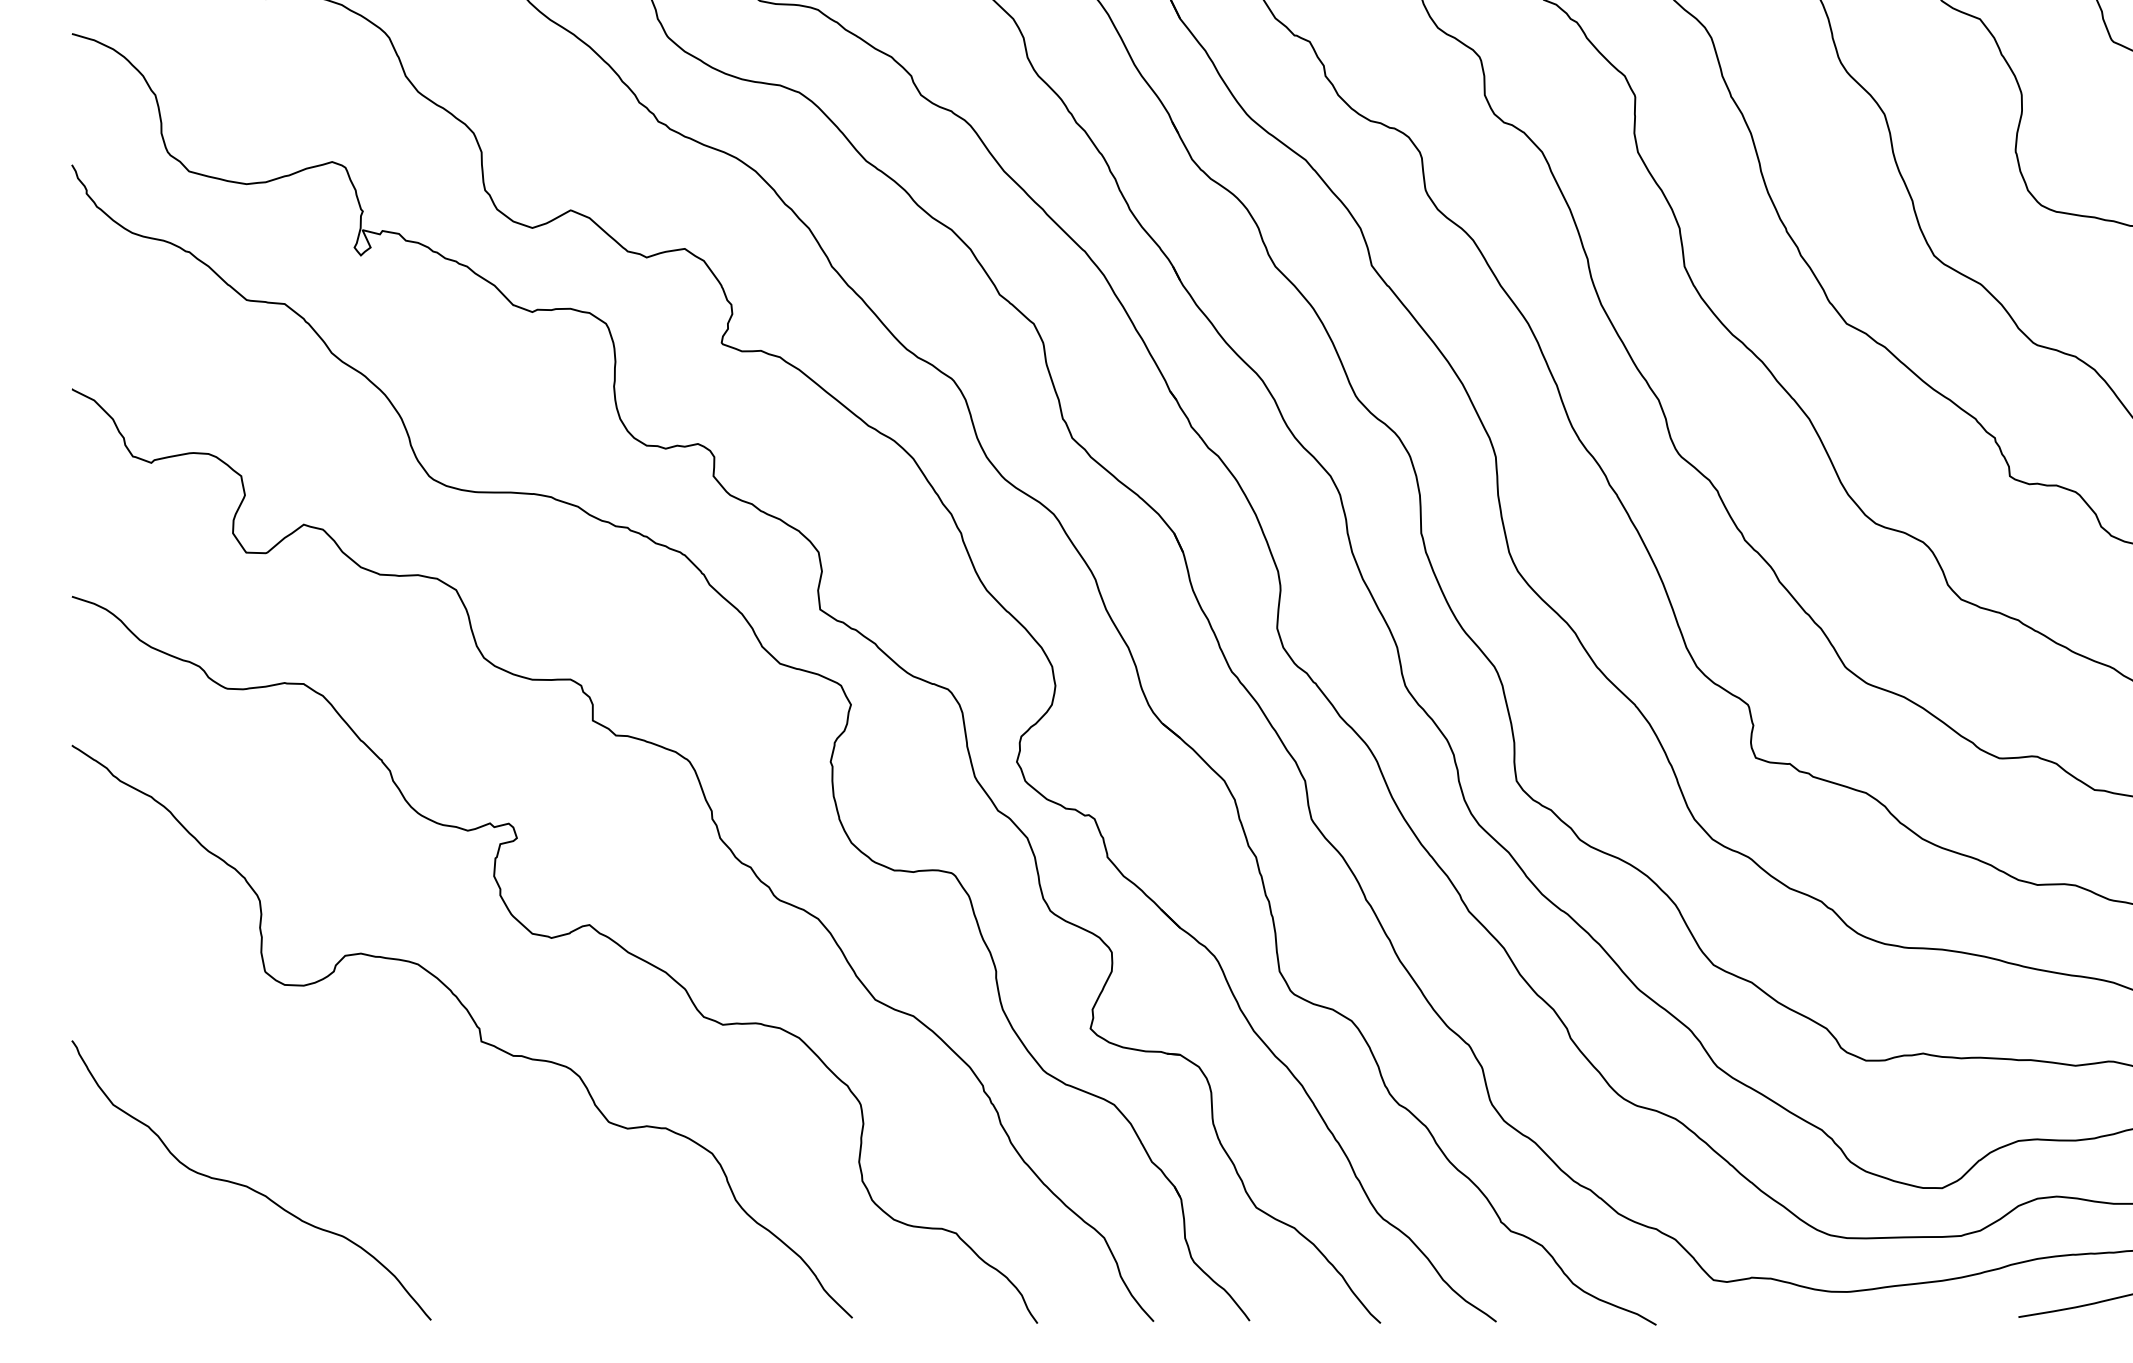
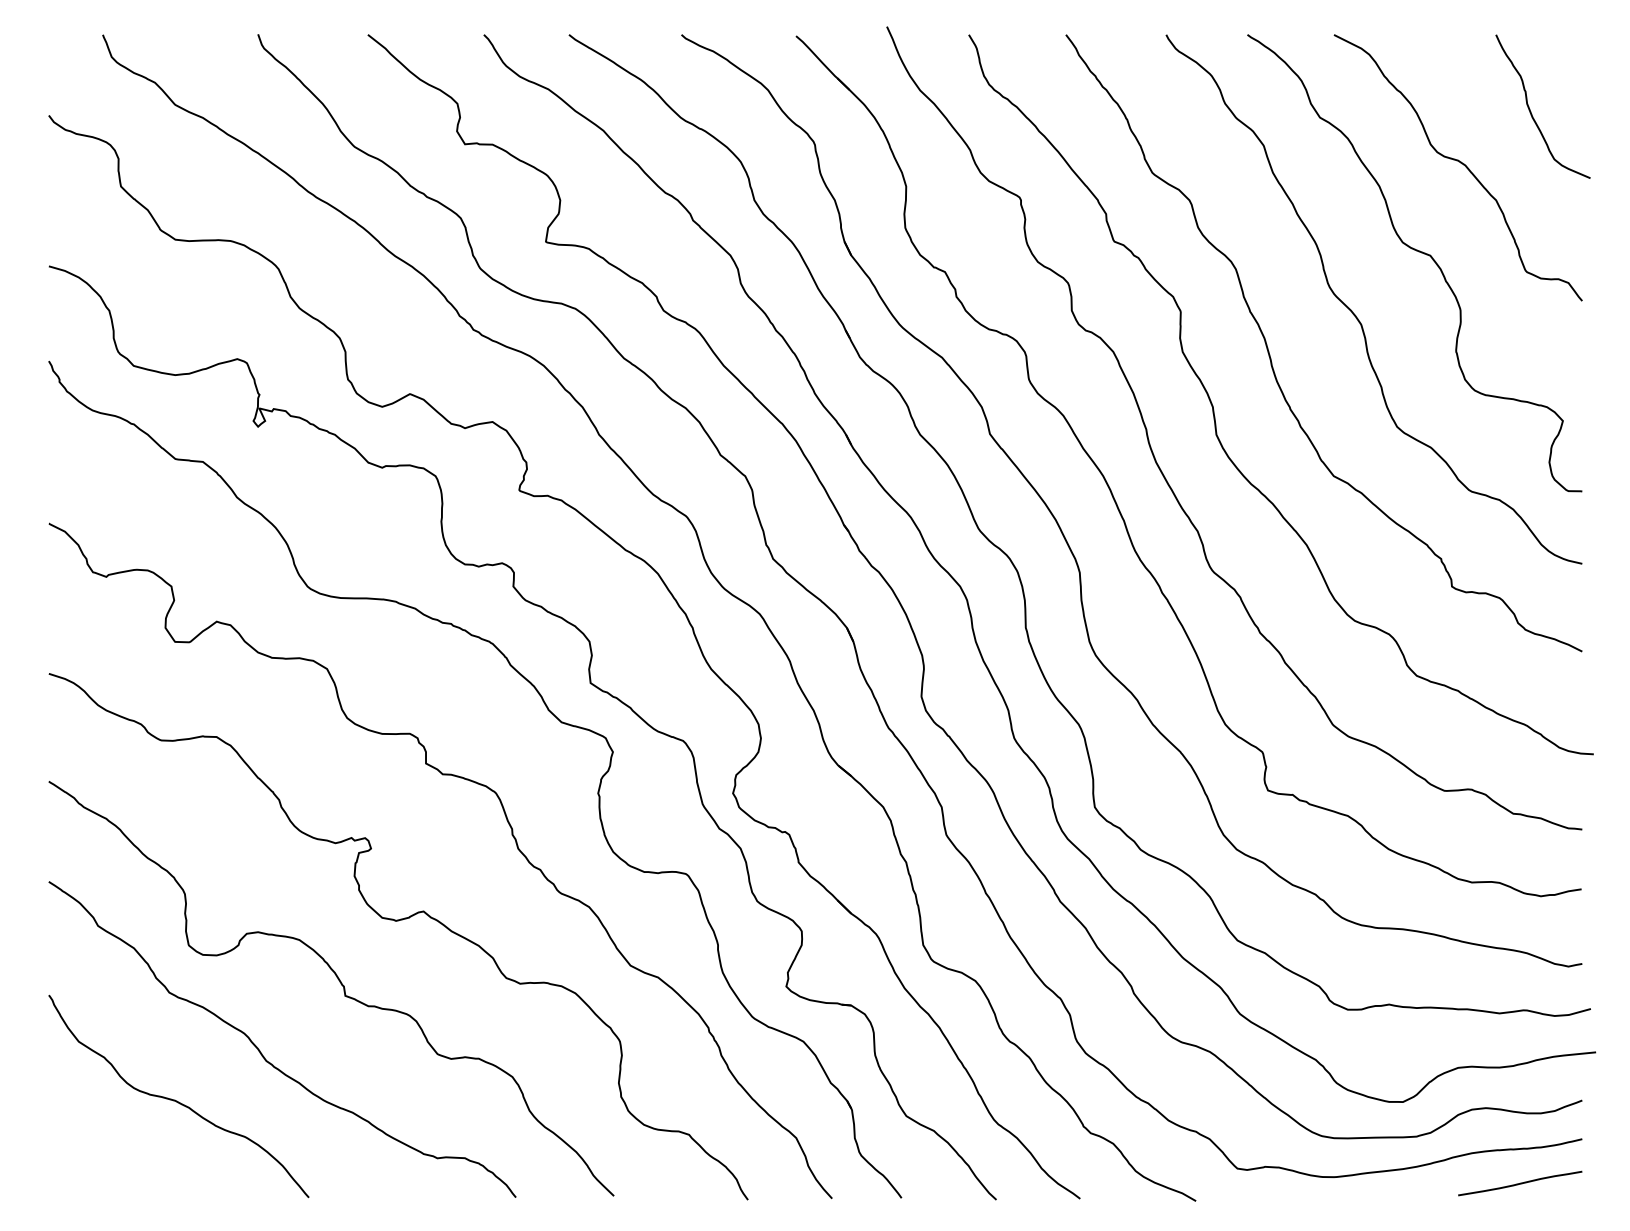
curve: (366, 1121) -> (262, 1053), added

